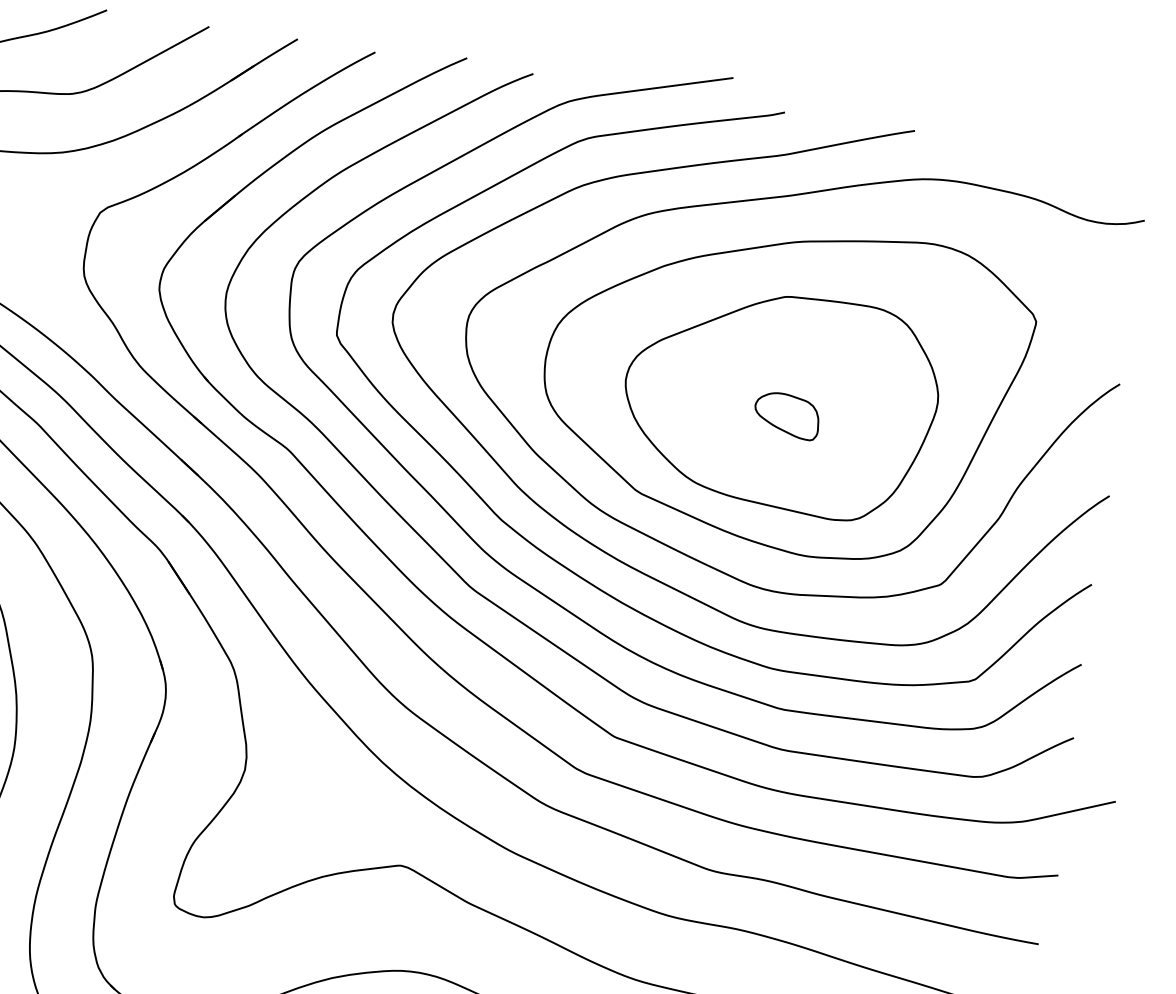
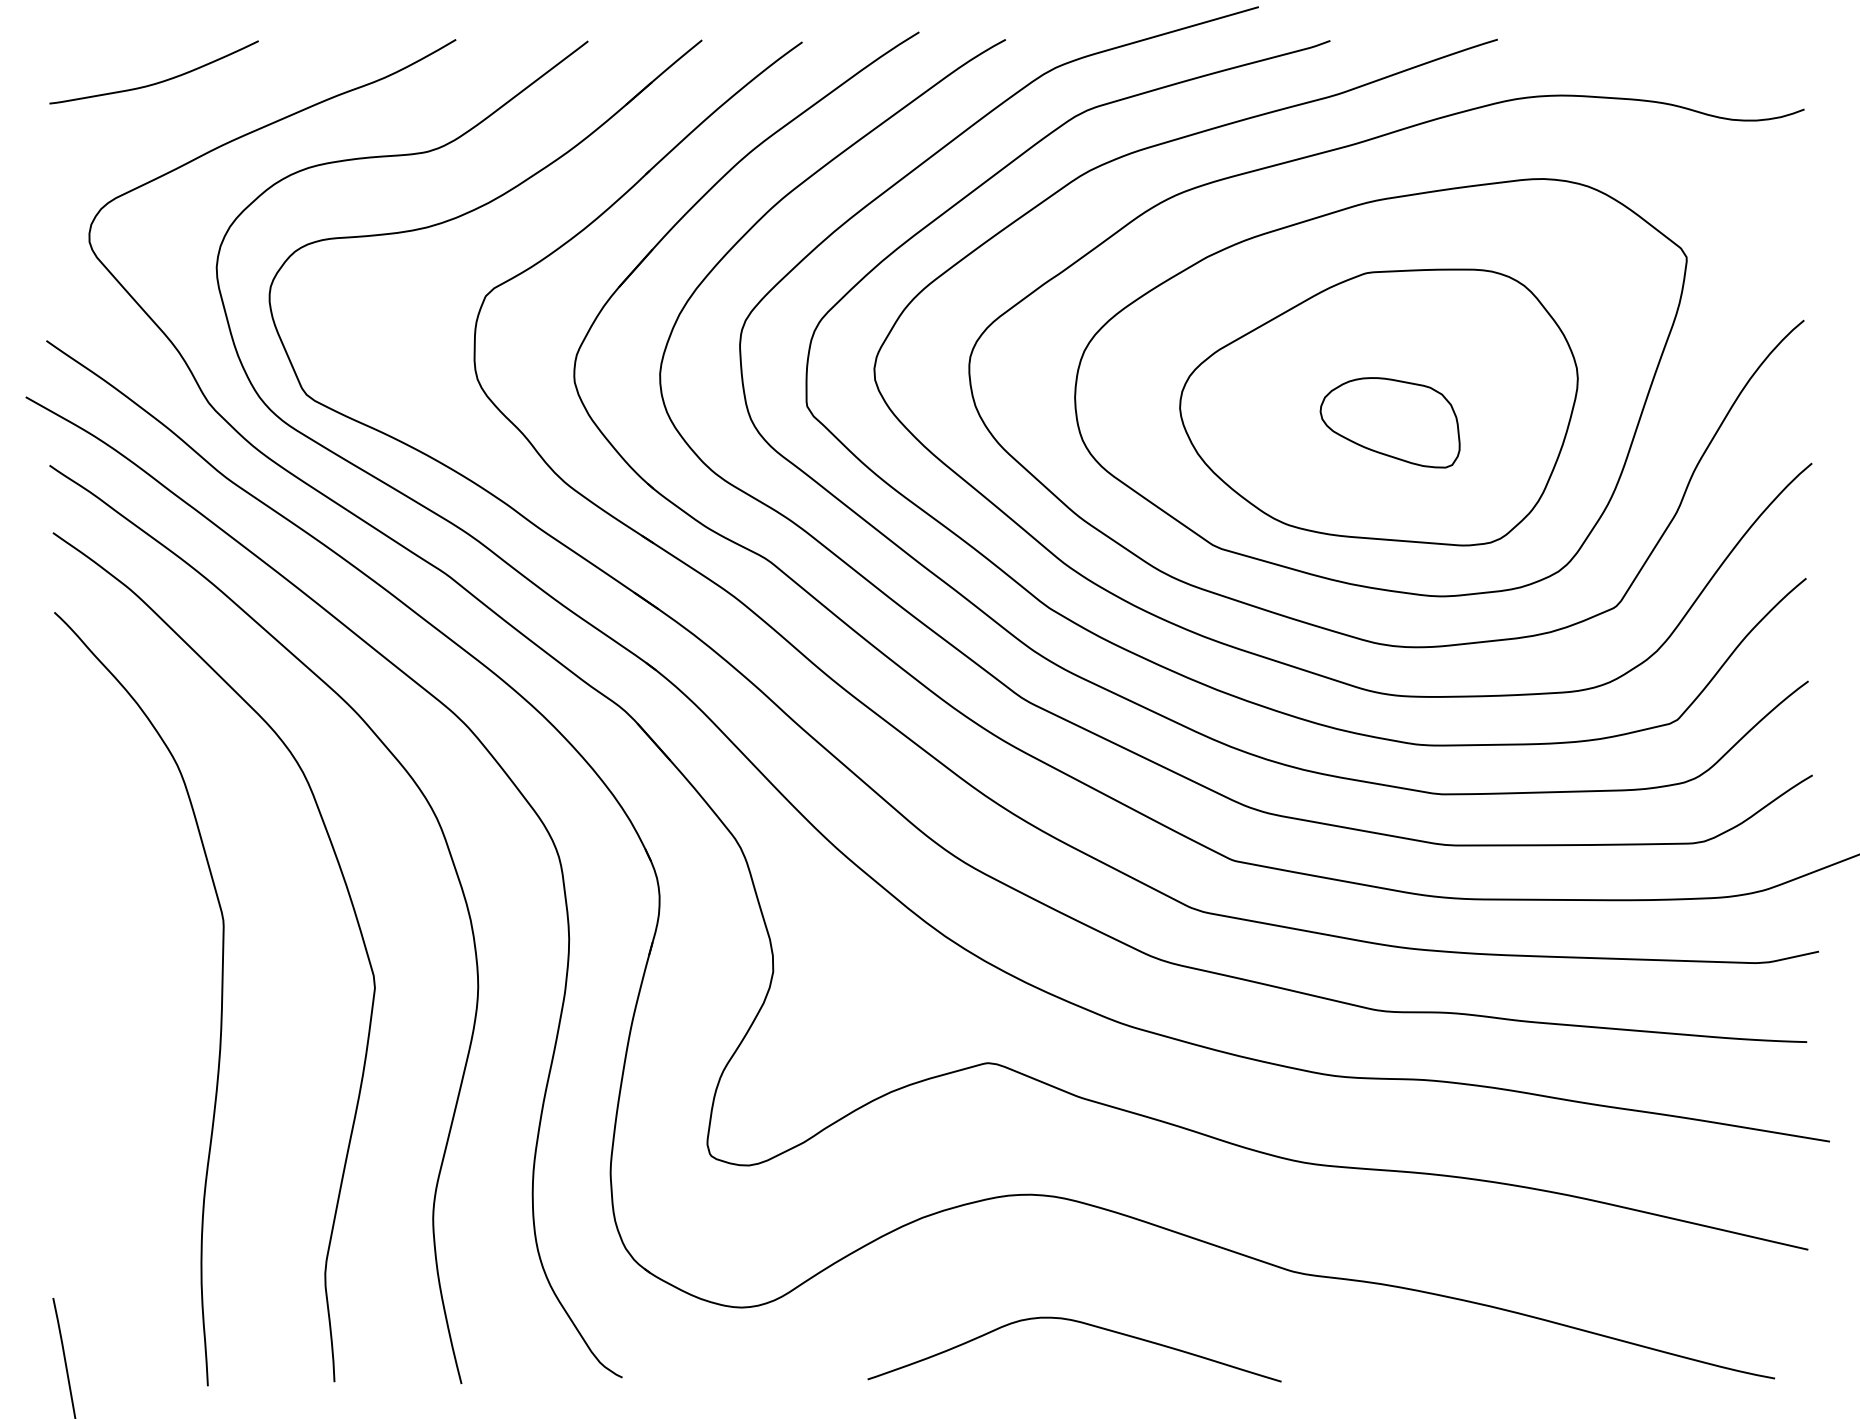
part: (786, 415) -> (1389, 422), size x1.67

